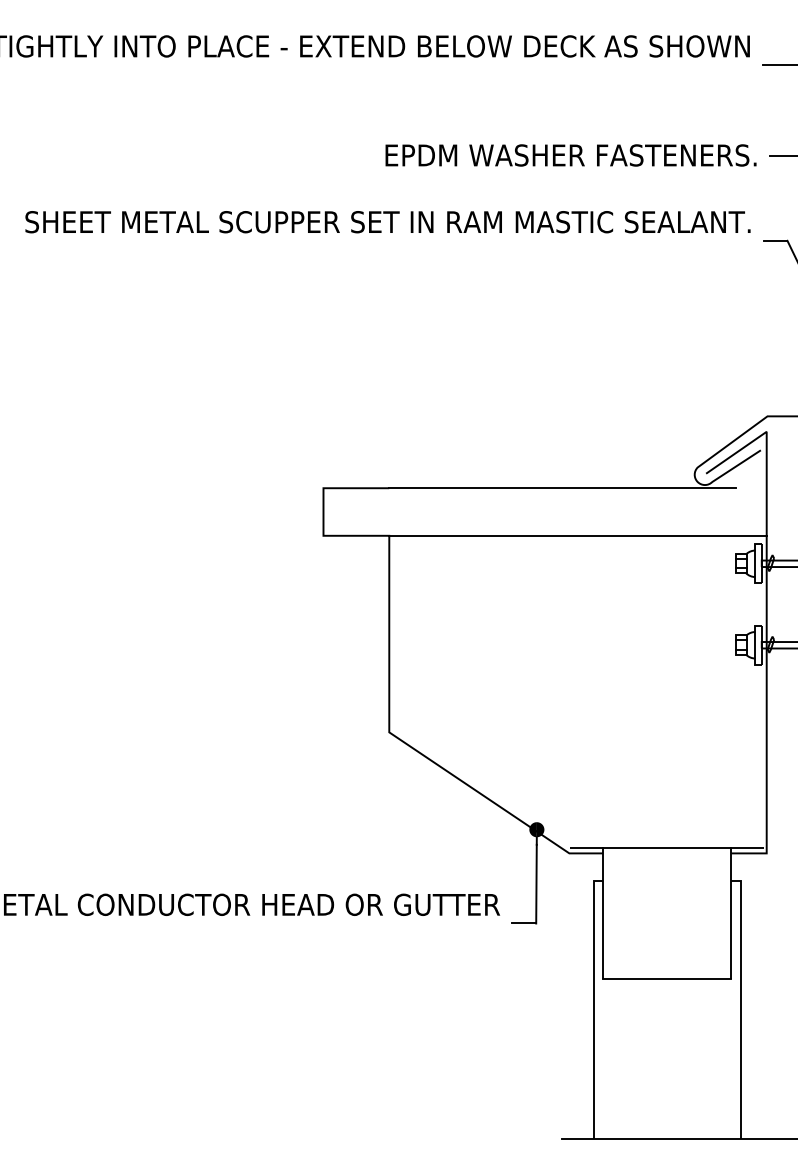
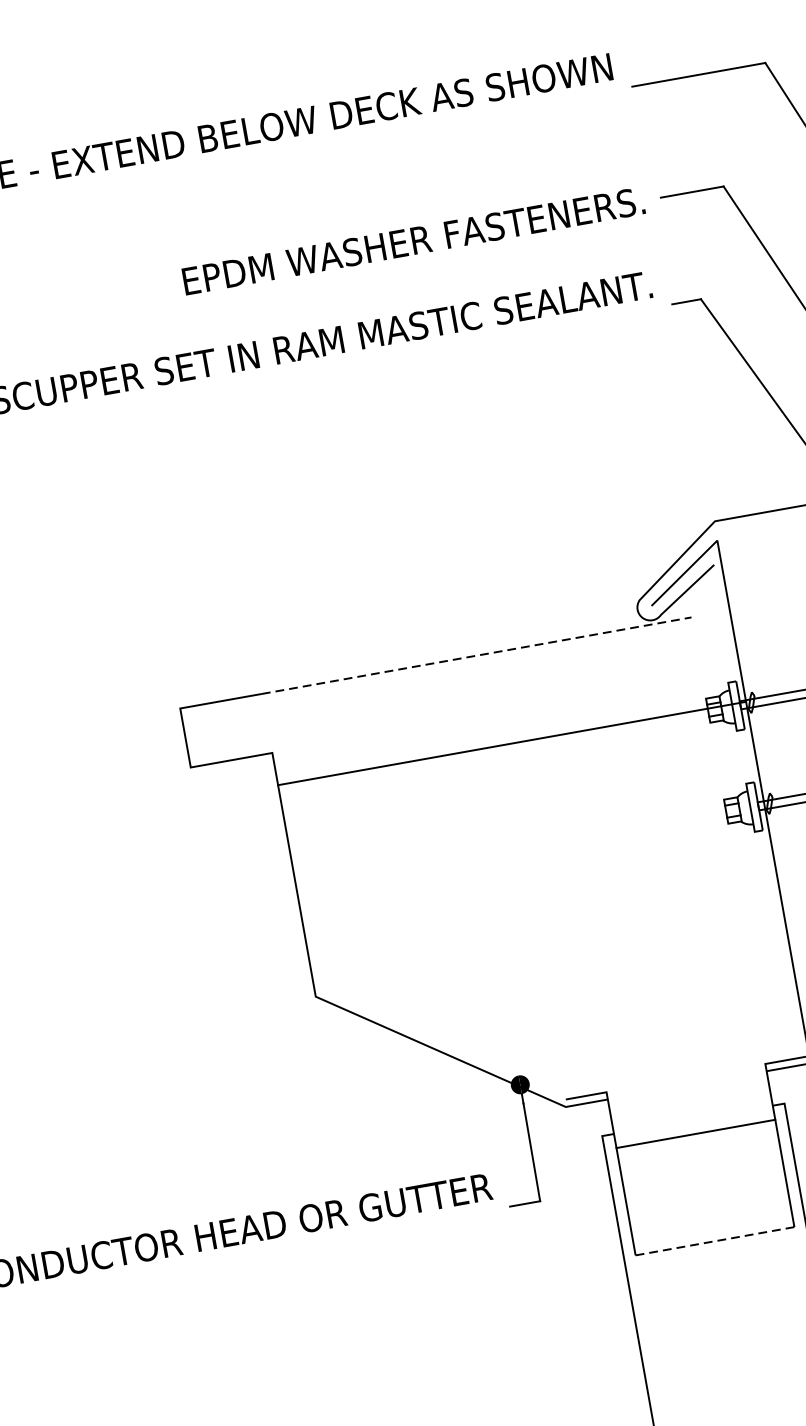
line: (563, 488) -> (477, 655), solid -> dashed
line: (577, 535) -> (511, 743), moved
line: (667, 847) -> (696, 1133), moved
line: (667, 979) -> (715, 1241), solid -> dashed

